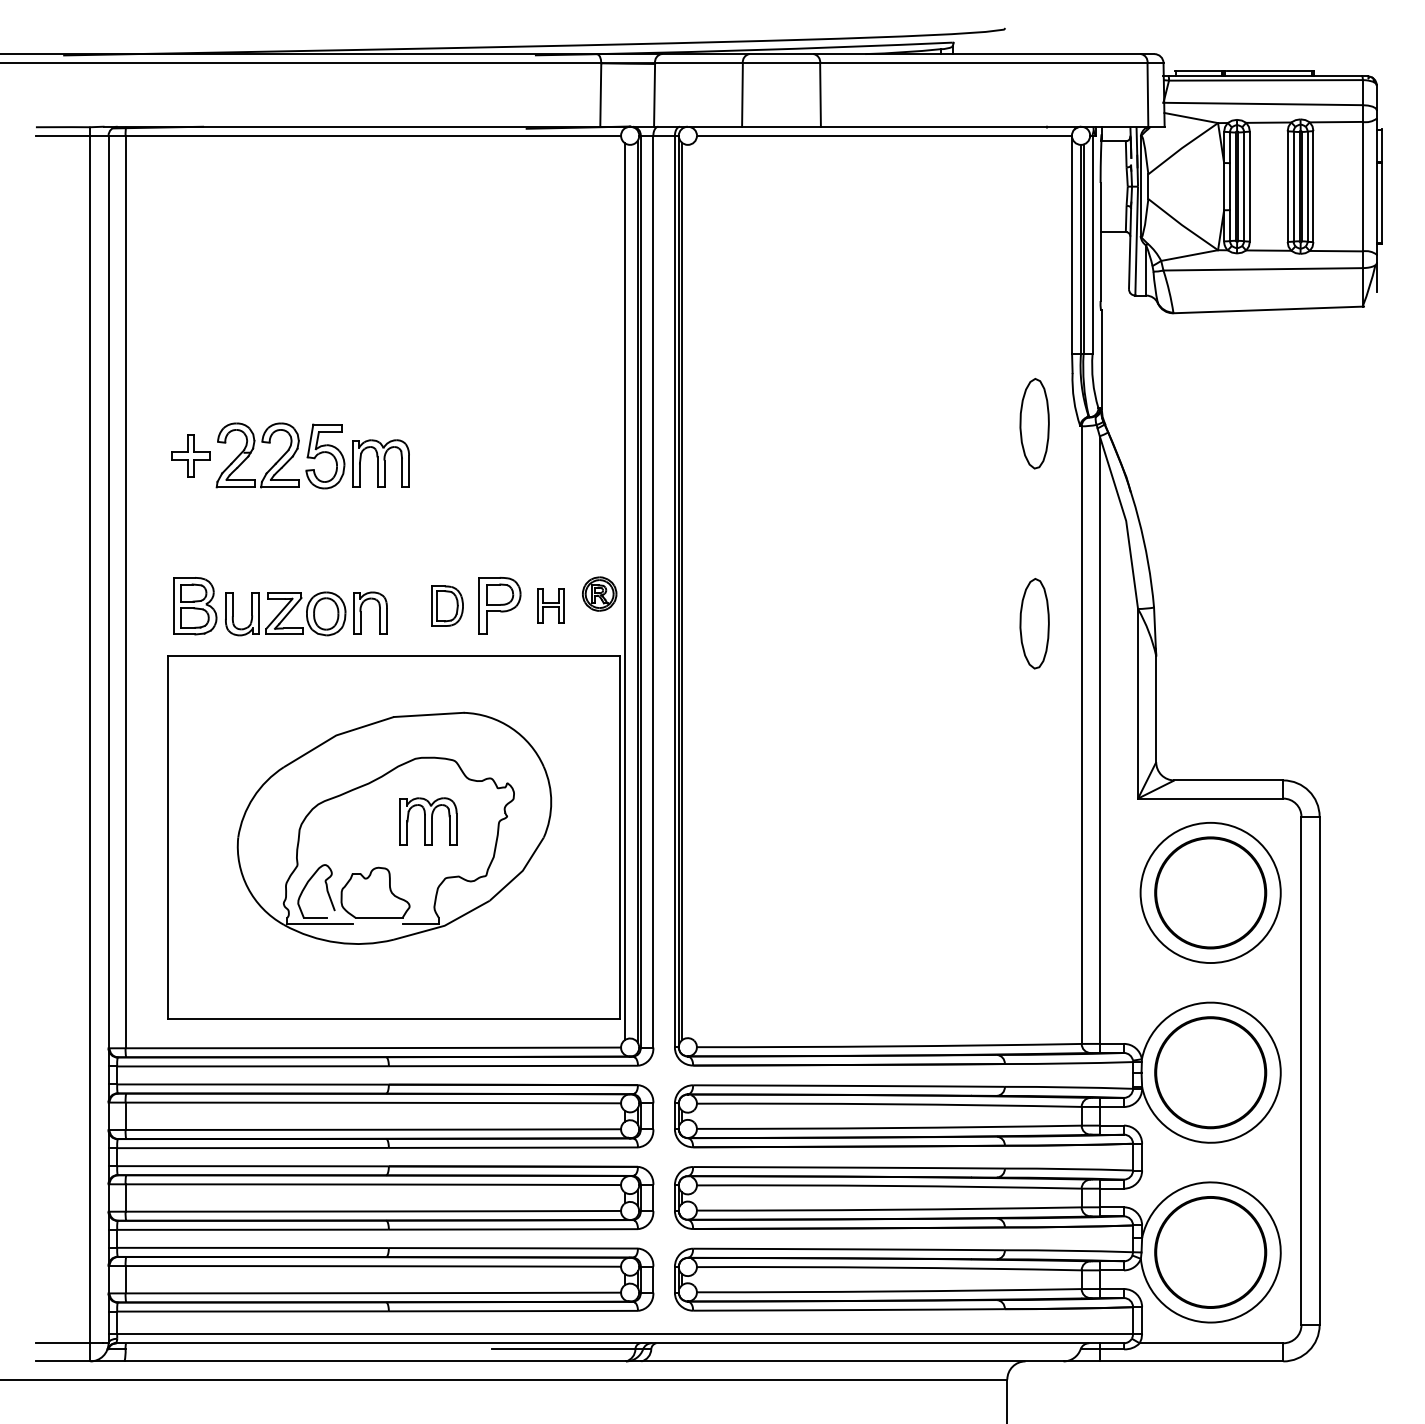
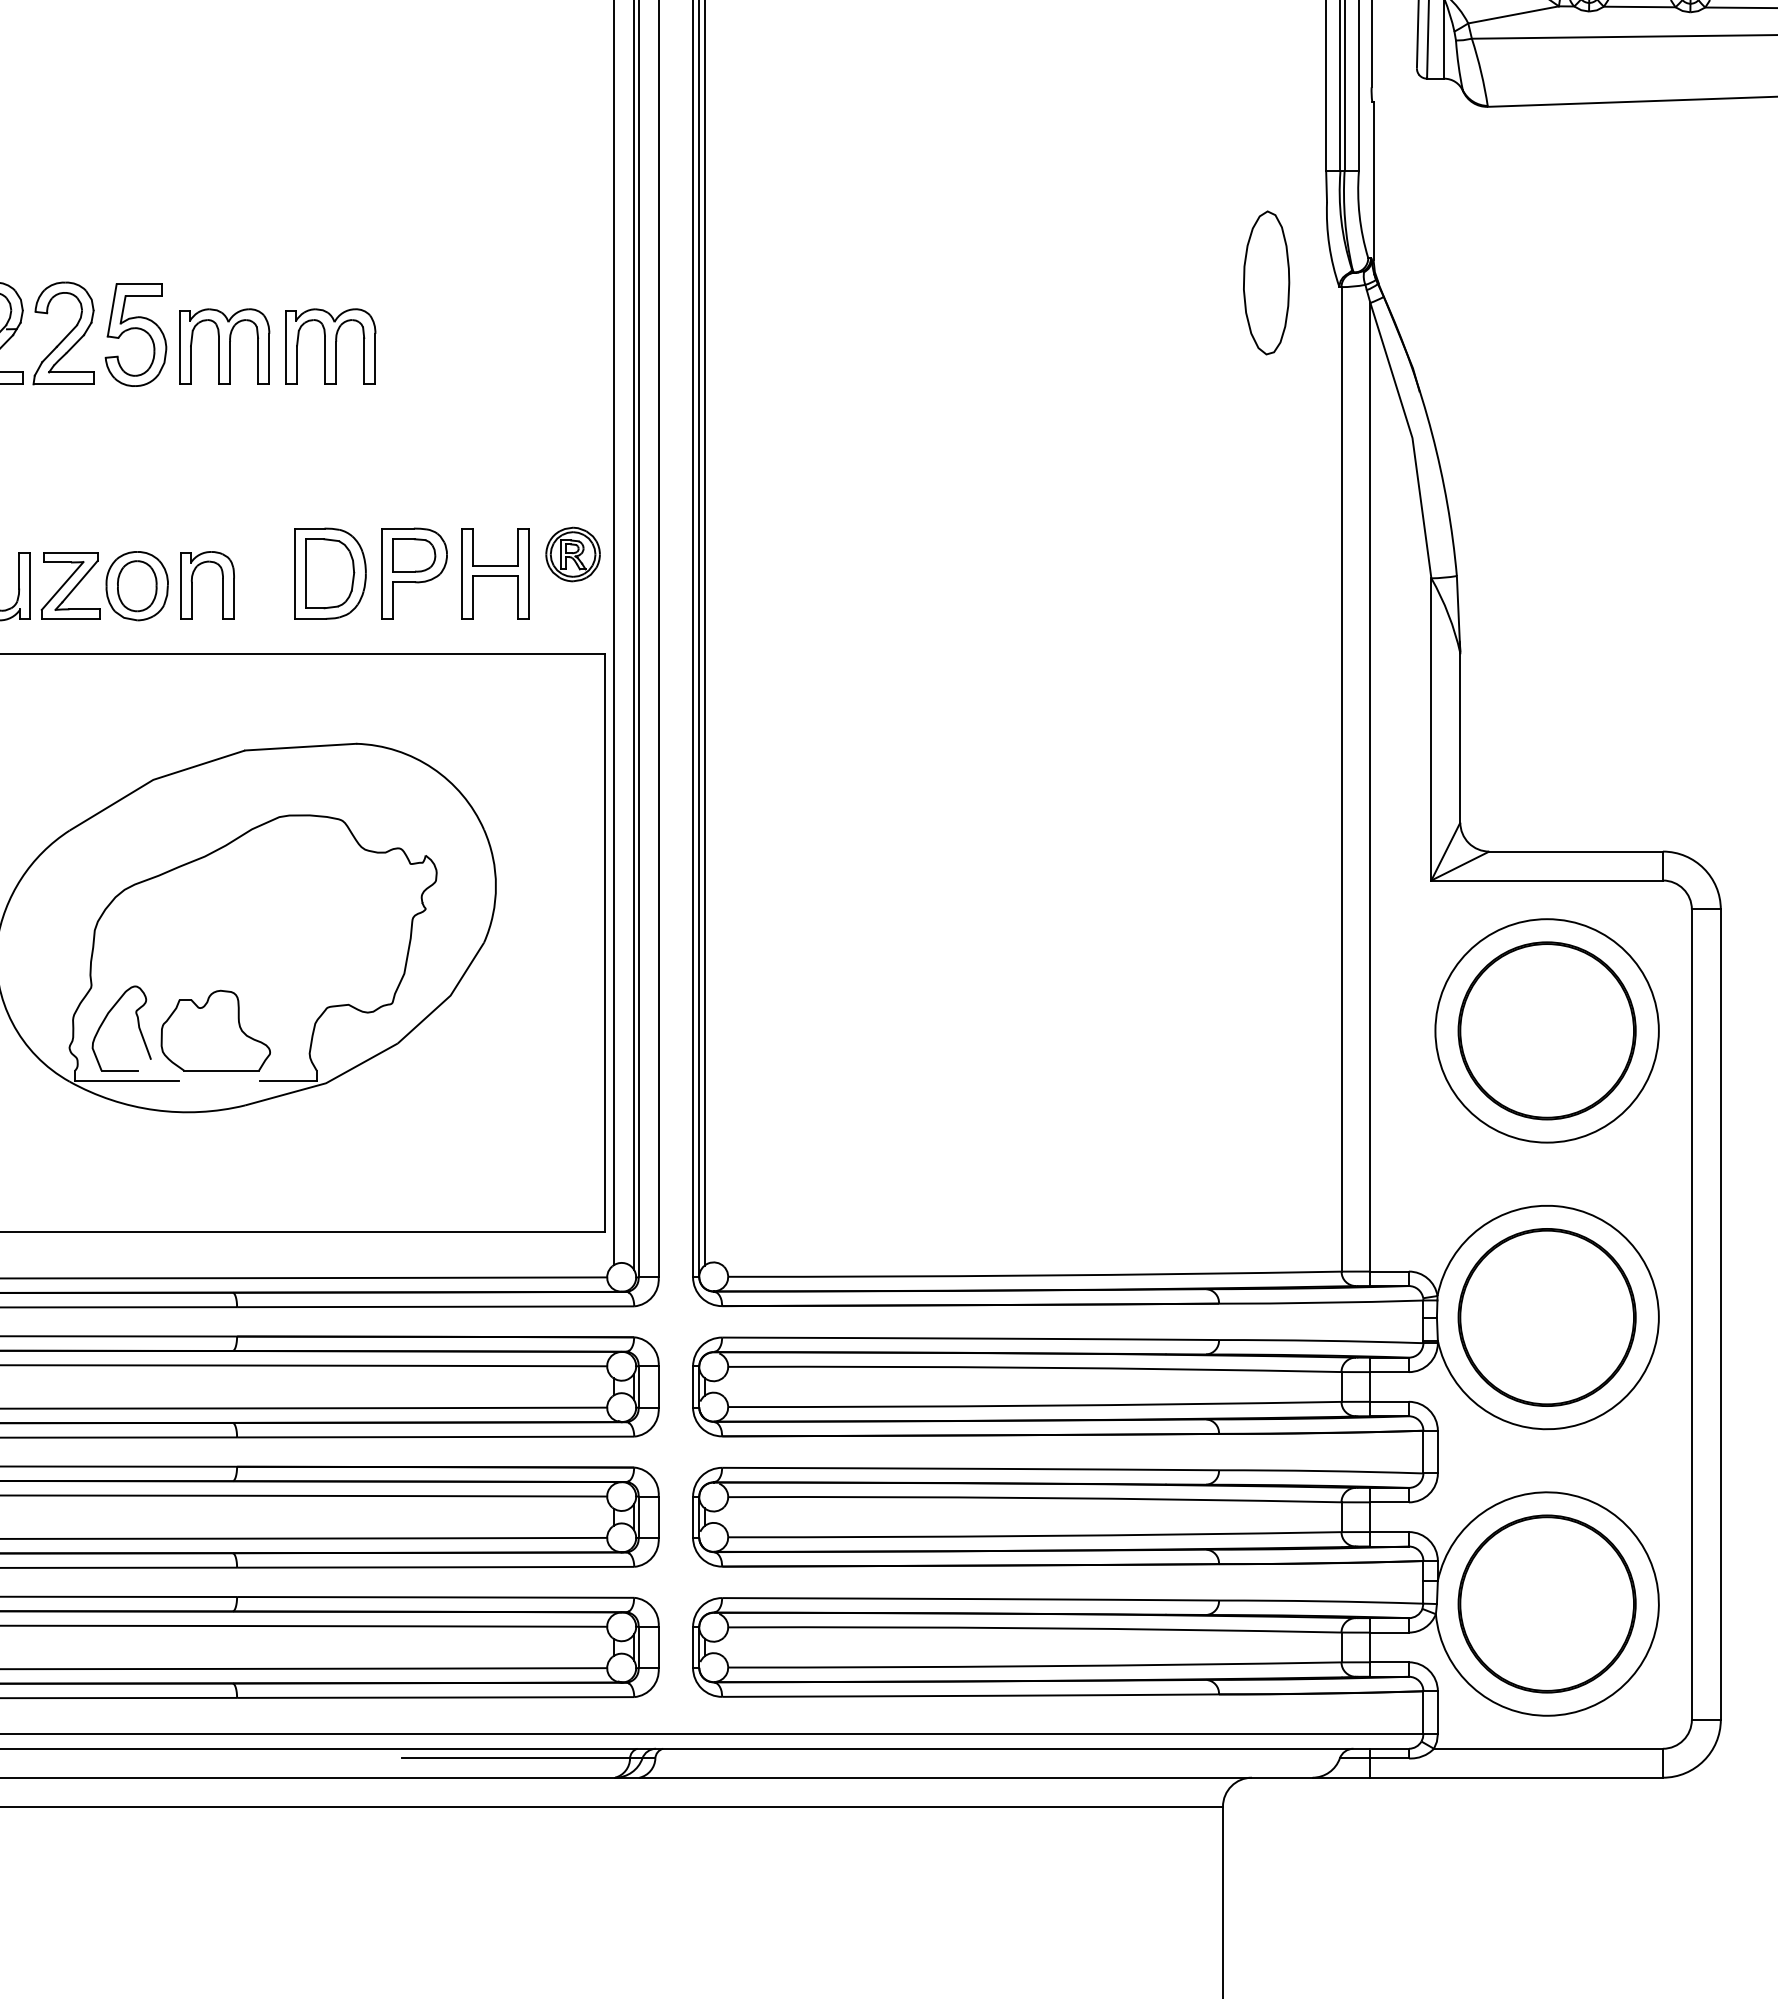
part: (550, 605) -> (494, 572), size x1.67
part: (447, 606) -> (330, 574), size x1.43
part: (1034, 623) -> (1266, 601), removed
part: (428, 821) -> (330, 346), moved

